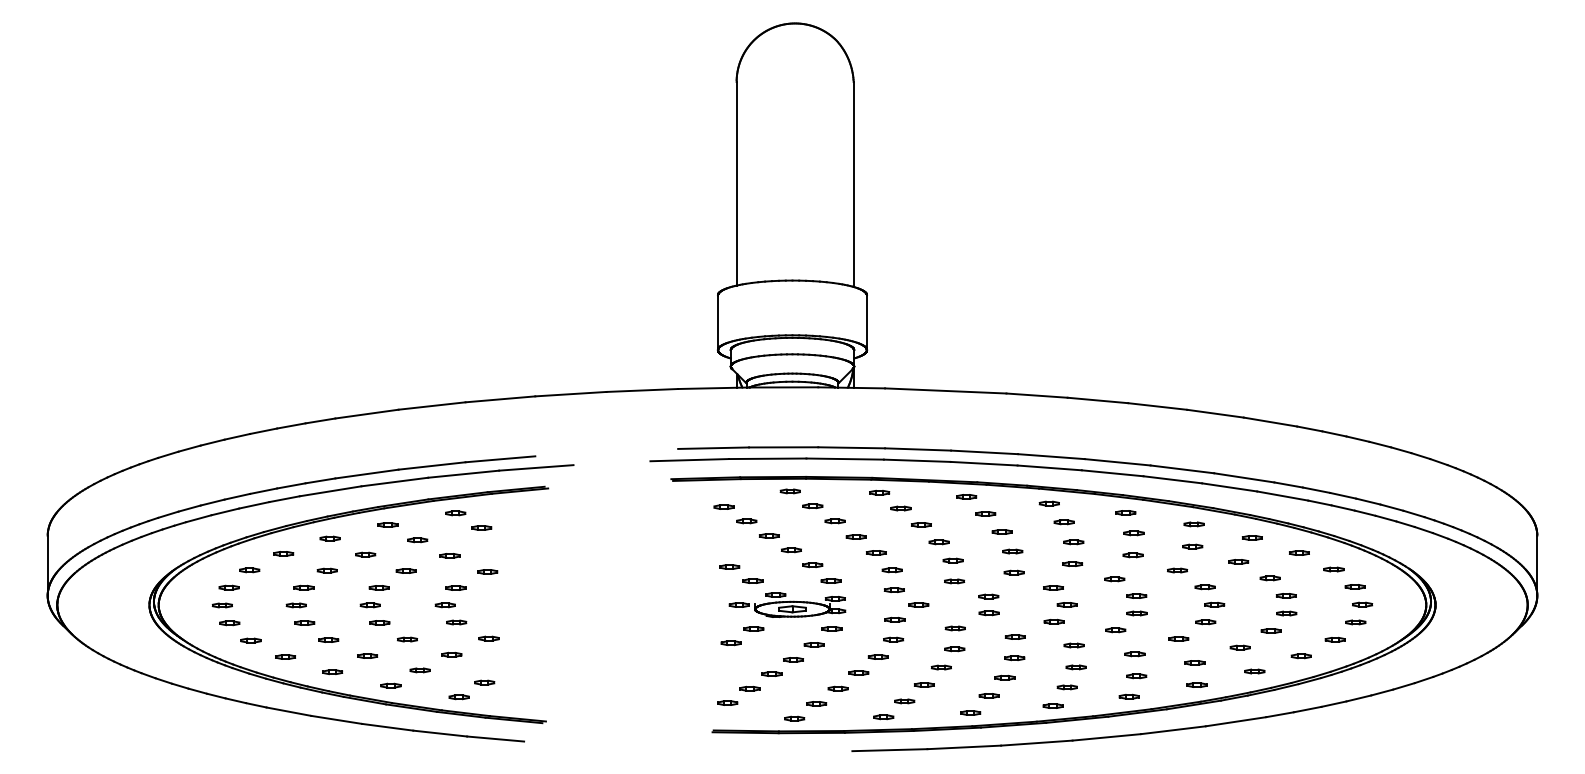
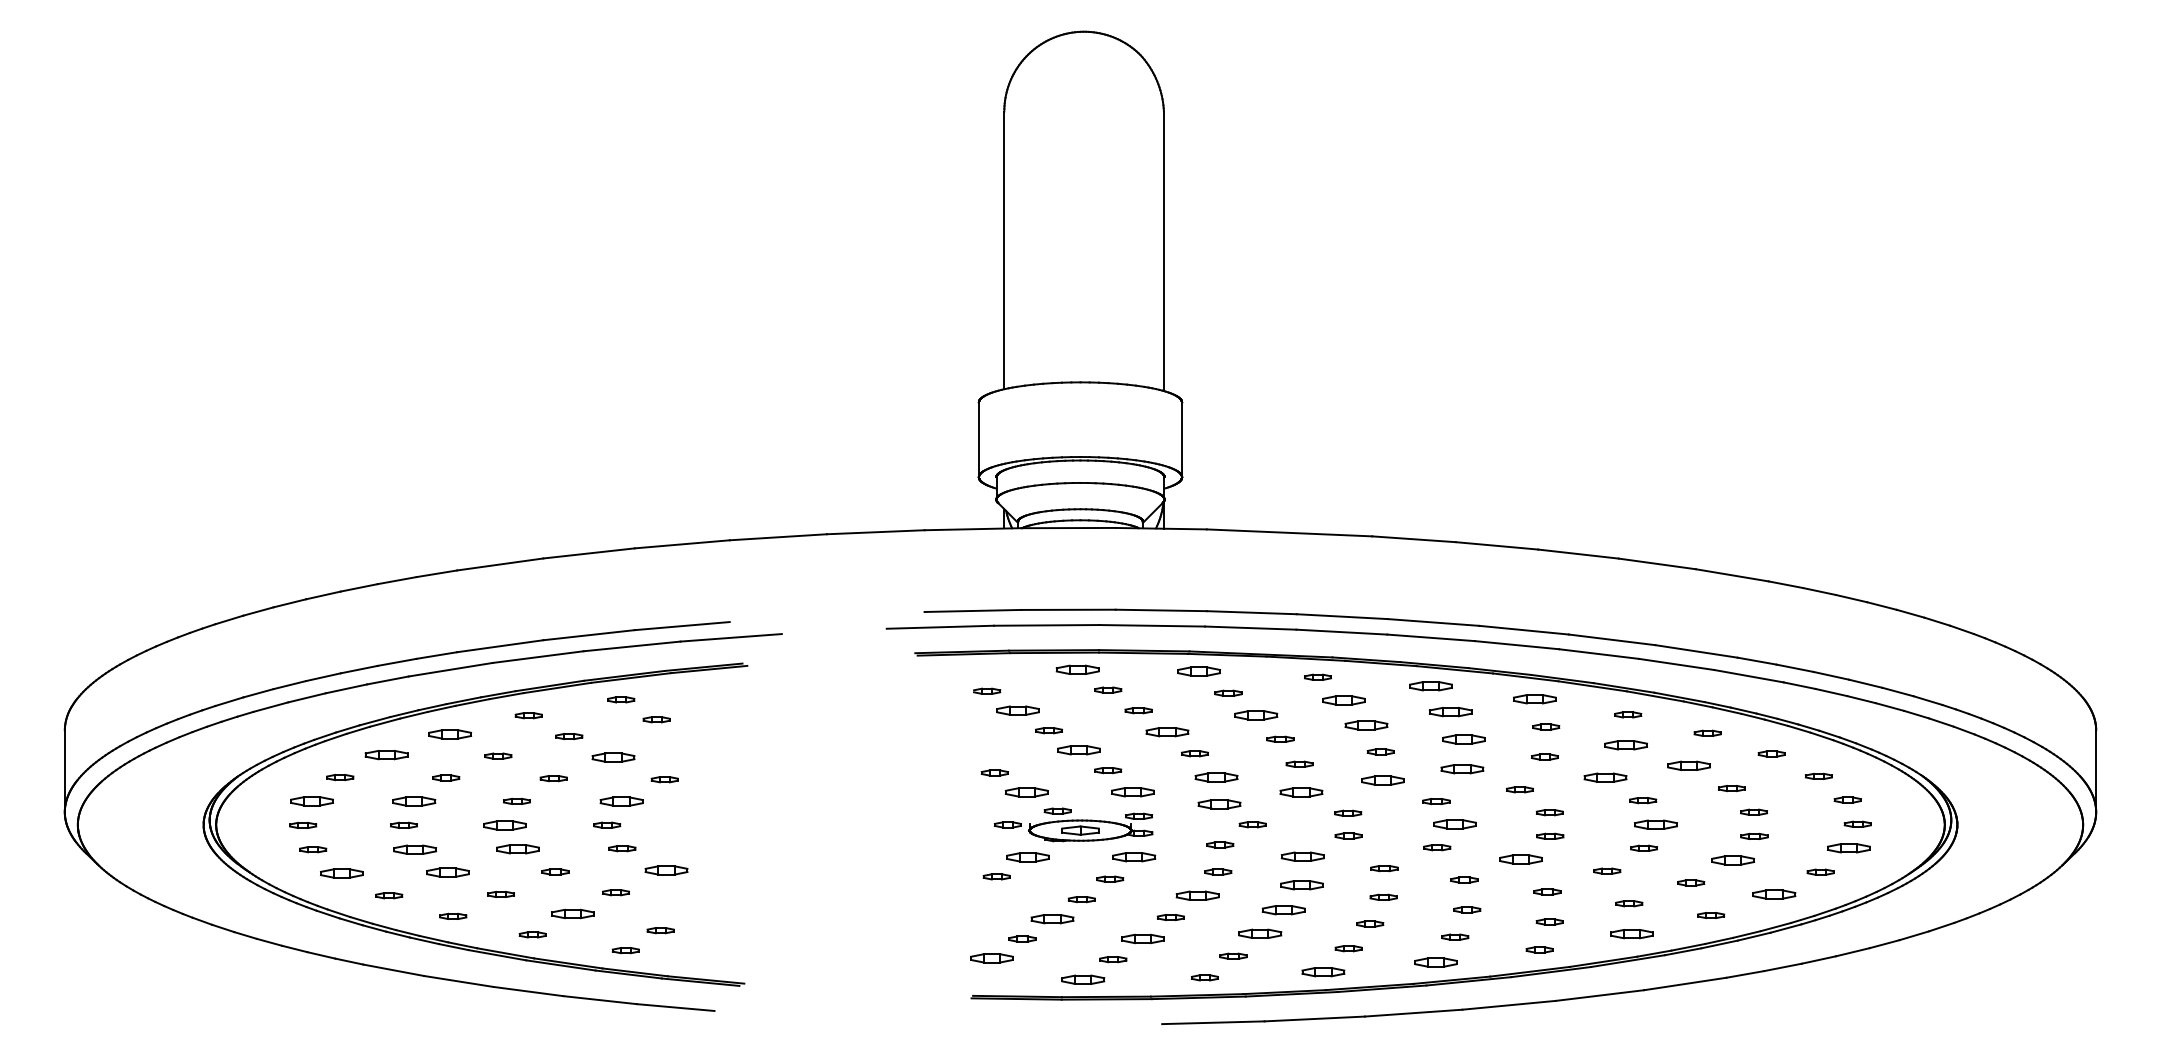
part: (790, 491) -> (1077, 669), size x1.6
part: (879, 492) -> (1199, 671), size x1.6
part: (1049, 503) -> (1430, 686), size x1.6
part: (1126, 512) -> (1535, 698), size x1.6
part: (985, 513) -> (1343, 700), size x1.6
part: (747, 521) -> (1018, 710), size x1.6
part: (1064, 521) -> (1451, 711), size x1.6
part: (921, 524) -> (1256, 715), size x1.6
part: (1002, 531) -> (1366, 724), size x1.6
part: (856, 536) -> (1167, 731), size x1.6
part: (329, 538) -> (449, 733), size x1.6
part: (1074, 541) -> (1464, 738), size x1.6
part: (1192, 546) -> (1626, 744), size x1.6
part: (791, 549) -> (1079, 749), size x1.6
part: (283, 553) -> (386, 754), size x1.6
part: (450, 555) -> (613, 757), size x1.6
part: (1238, 561) -> (1688, 765), size x1.6
part: (1072, 563) -> (1462, 768), size x1.6
part: (892, 570) -> (1216, 777), size x1.6
part: (1177, 570) -> (1605, 777), size x1.6
part: (1013, 572) -> (1382, 780), size x1.6
part: (752, 580) -> (1026, 791), size x1.6
part: (831, 580) -> (1133, 791), size x1.6
part: (954, 581) -> (1301, 792), size x1.6
part: (229, 587) -> (312, 800), size x1.6
part: (304, 587) -> (414, 800), size x1.6
part: (455, 587) -> (621, 801), size x1.6
part: (894, 590) -> (1219, 804), size x1.6
part: (370, 604) -> (504, 824), size x1.6
part: (1067, 604) -> (1455, 824), size x1.6
part: (1214, 604) -> (1656, 823), size x1.6
part: (304, 622) -> (415, 848), size x1.6
part: (379, 622) -> (517, 848), size x1.6
part: (1355, 622) -> (1848, 848), size x1.6
part: (753, 628) -> (1027, 857), size x1.6
part: (832, 628) -> (1134, 857), size x1.6
part: (955, 628) -> (1302, 856), size x1.6
part: (1115, 629) -> (1521, 858), size x1.6
part: (1271, 630) -> (1733, 859), size x1.6
part: (488, 638) -> (666, 870), size x1.6
part: (251, 639) -> (342, 872), size x1.6
part: (328, 639) -> (447, 872), size x1.6
part: (954, 648) -> (1301, 884), size x1.6
part: (878, 656) -> (1197, 895), size x1.6
part: (1301, 656) -> (1774, 894), size x1.6
part: (941, 667) -> (1283, 909), size x1.6
part: (419, 670) -> (572, 913), size x1.6
part: (771, 673) -> (1052, 918), size x1.6
part: (924, 684) -> (1260, 933), size x1.6
part: (1197, 684) -> (1632, 933), size x1.6
part: (837, 688) -> (1142, 938), size x1.6
part: (727, 703) -> (992, 958), size x1.6
part: (1052, 705) -> (1435, 962), size x1.6
part: (970, 712) -> (1323, 971), size x1.6
part: (794, 718) -> (1083, 979), size x1.6

